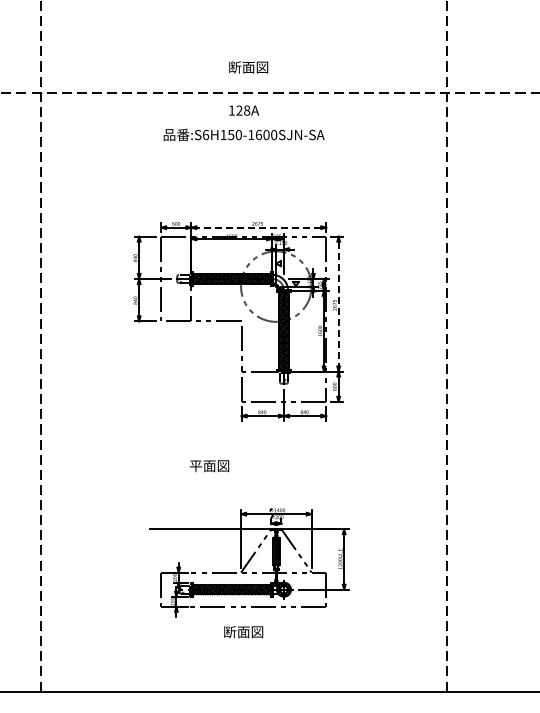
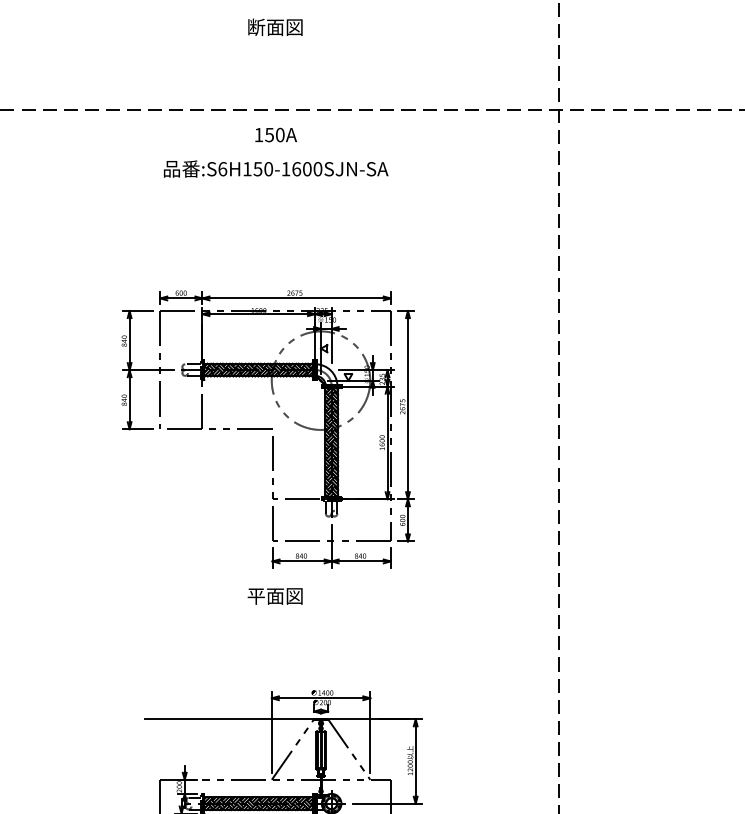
text: (248, 67) -> (275, 27), moved
text: (243, 110) -> (275, 134), 128A -> 150A
line: (258, 227) -> (296, 298), dashed -> solid
line: (338, 304) -> (407, 405), dashed -> solid
text: (209, 466) -> (275, 596), moved

